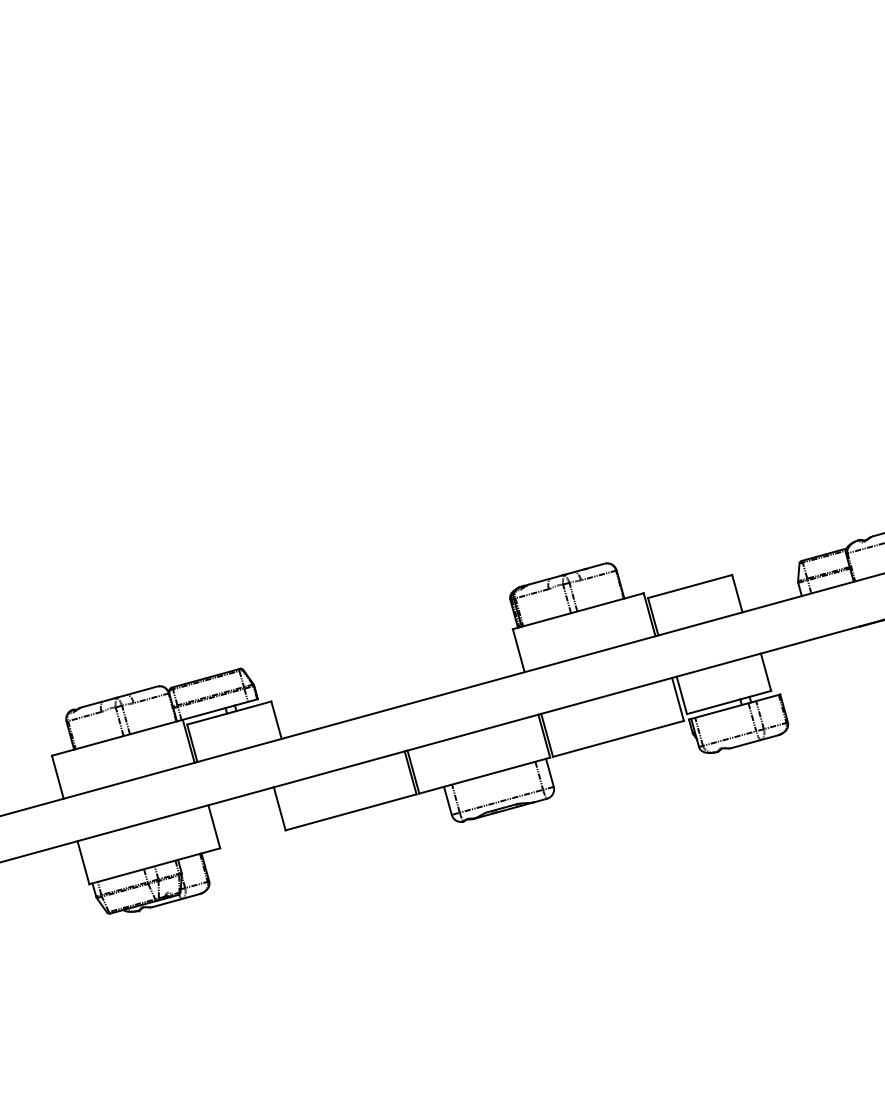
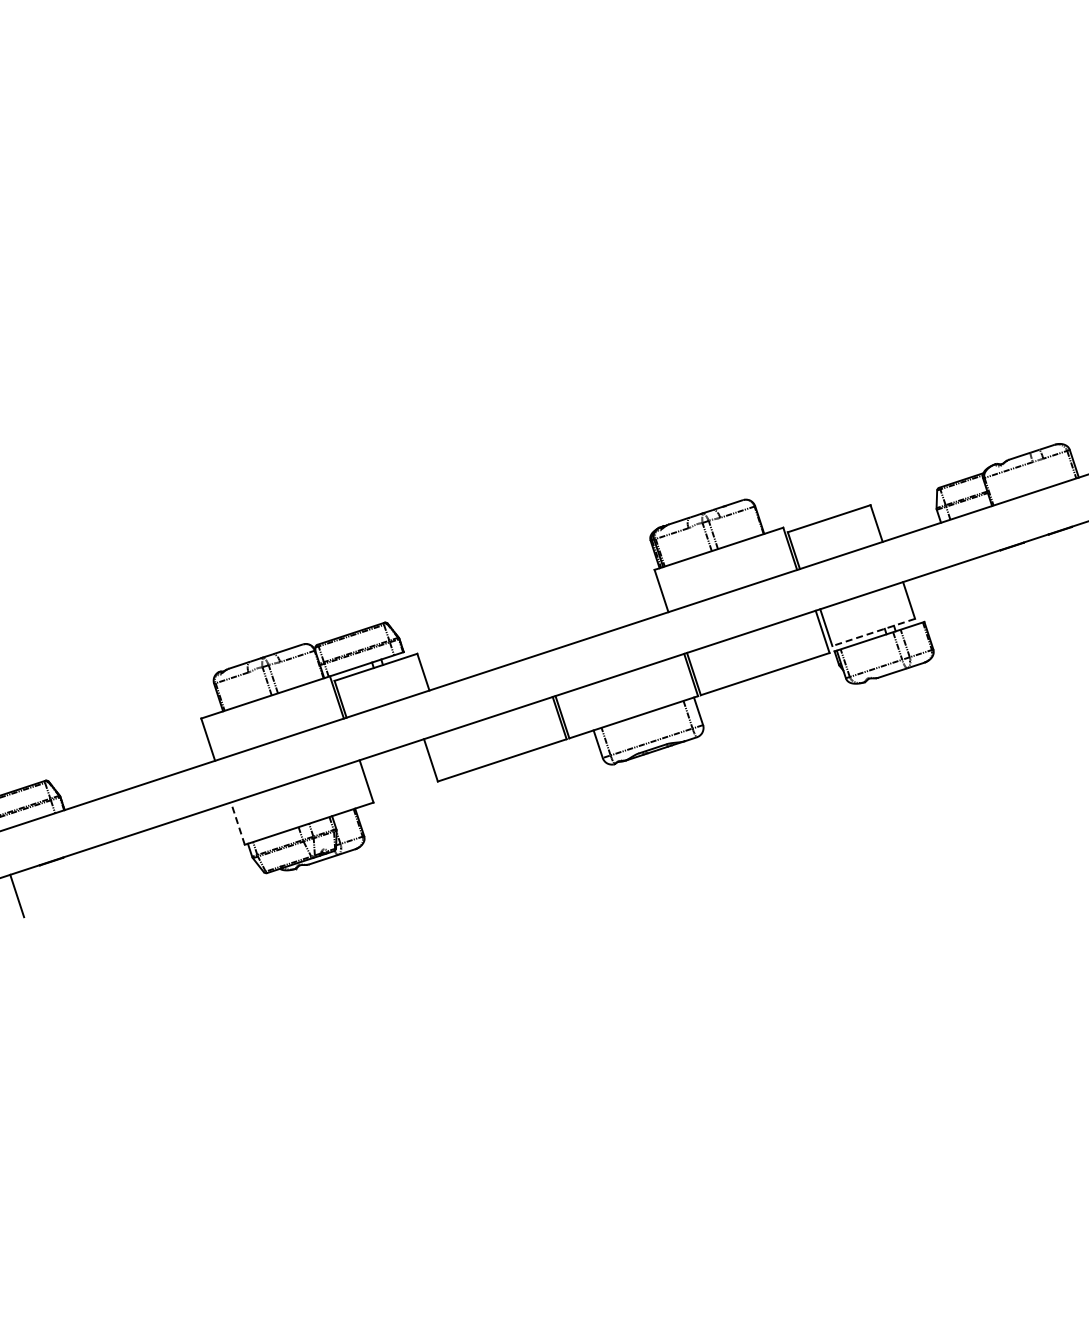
line: (728, 702) -> (873, 632), solid -> dashed
line: (83, 862) -> (237, 823), solid -> dashed

